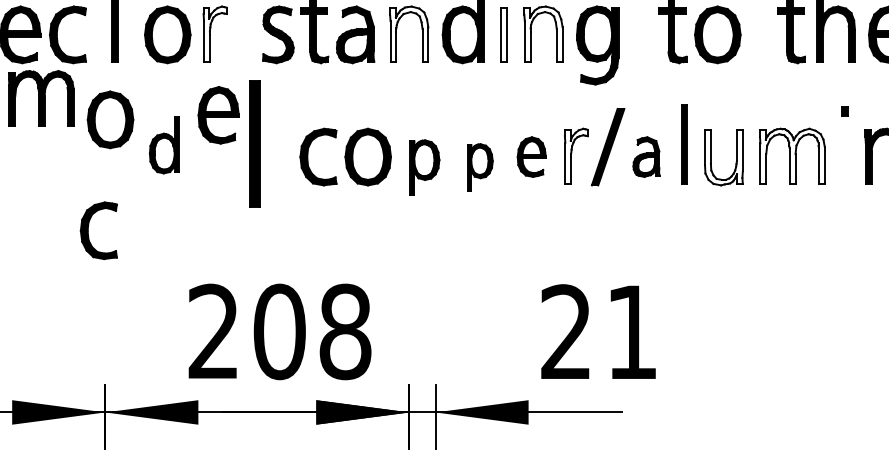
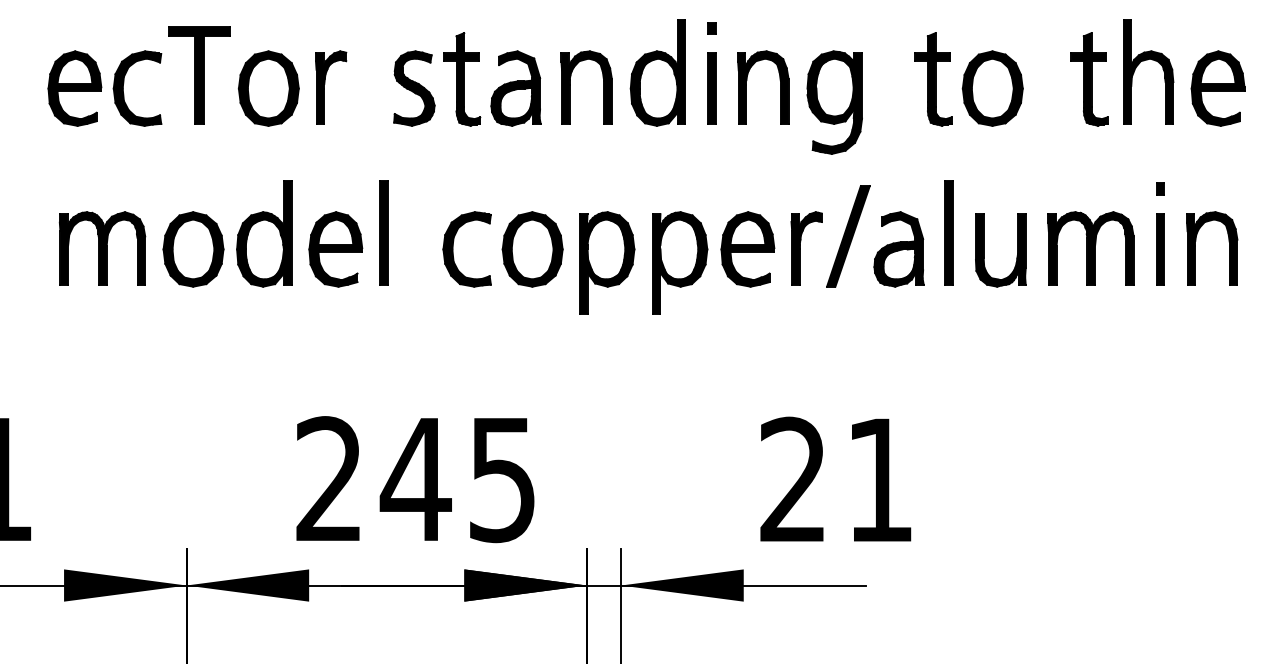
fill: (214, 34) -> (330, 87), added
fill: (409, 34) -> (586, 87), added
fill: (504, 34) -> (711, 88), added
fill: (543, 34) -> (763, 87), added
part: (41, 98) -> (102, 248), moved
part: (218, 115) -> (335, 249), moved
part: (110, 119) -> (193, 249), moved
part: (164, 144) -> (264, 233), size x1.43
part: (254, 144) -> (383, 232), size x0.62
fill: (576, 156) -> (806, 248), added
fill: (792, 156) -> (1090, 248), added
part: (531, 157) -> (747, 249), size x1.43
part: (646, 157) -> (898, 249), size x1.43
fill: (723, 157) -> (1000, 250), added
part: (845, 157) -> (1160, 249), added
part: (425, 167) -> (607, 262), size x1.43
part: (480, 167) -> (680, 262), size x1.67
part: (88, 230) -> (164, 346), removed
text: (311, 331) -> (457, 479), 208 -> 245

